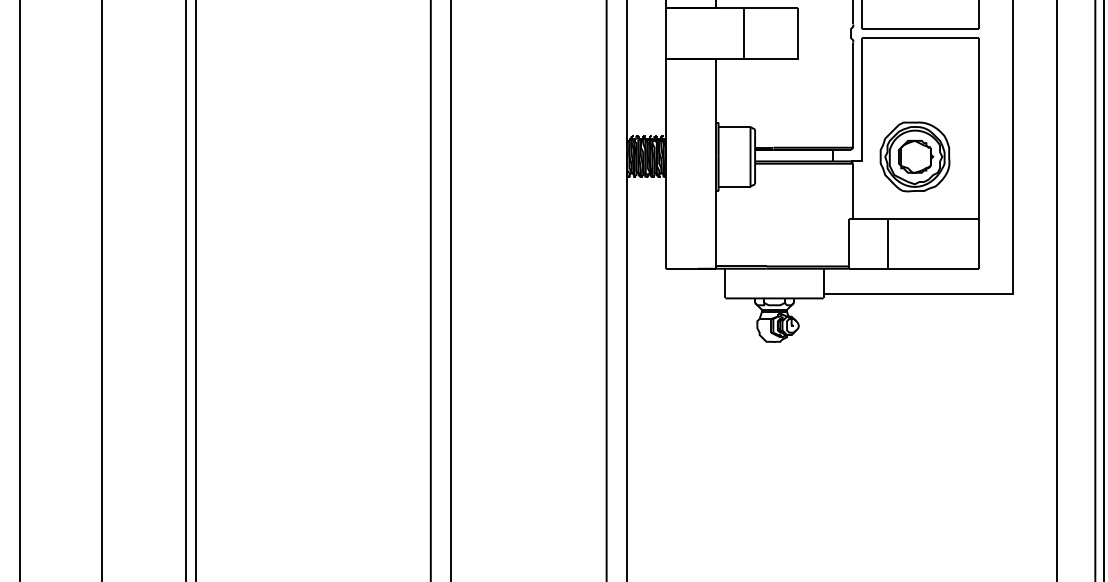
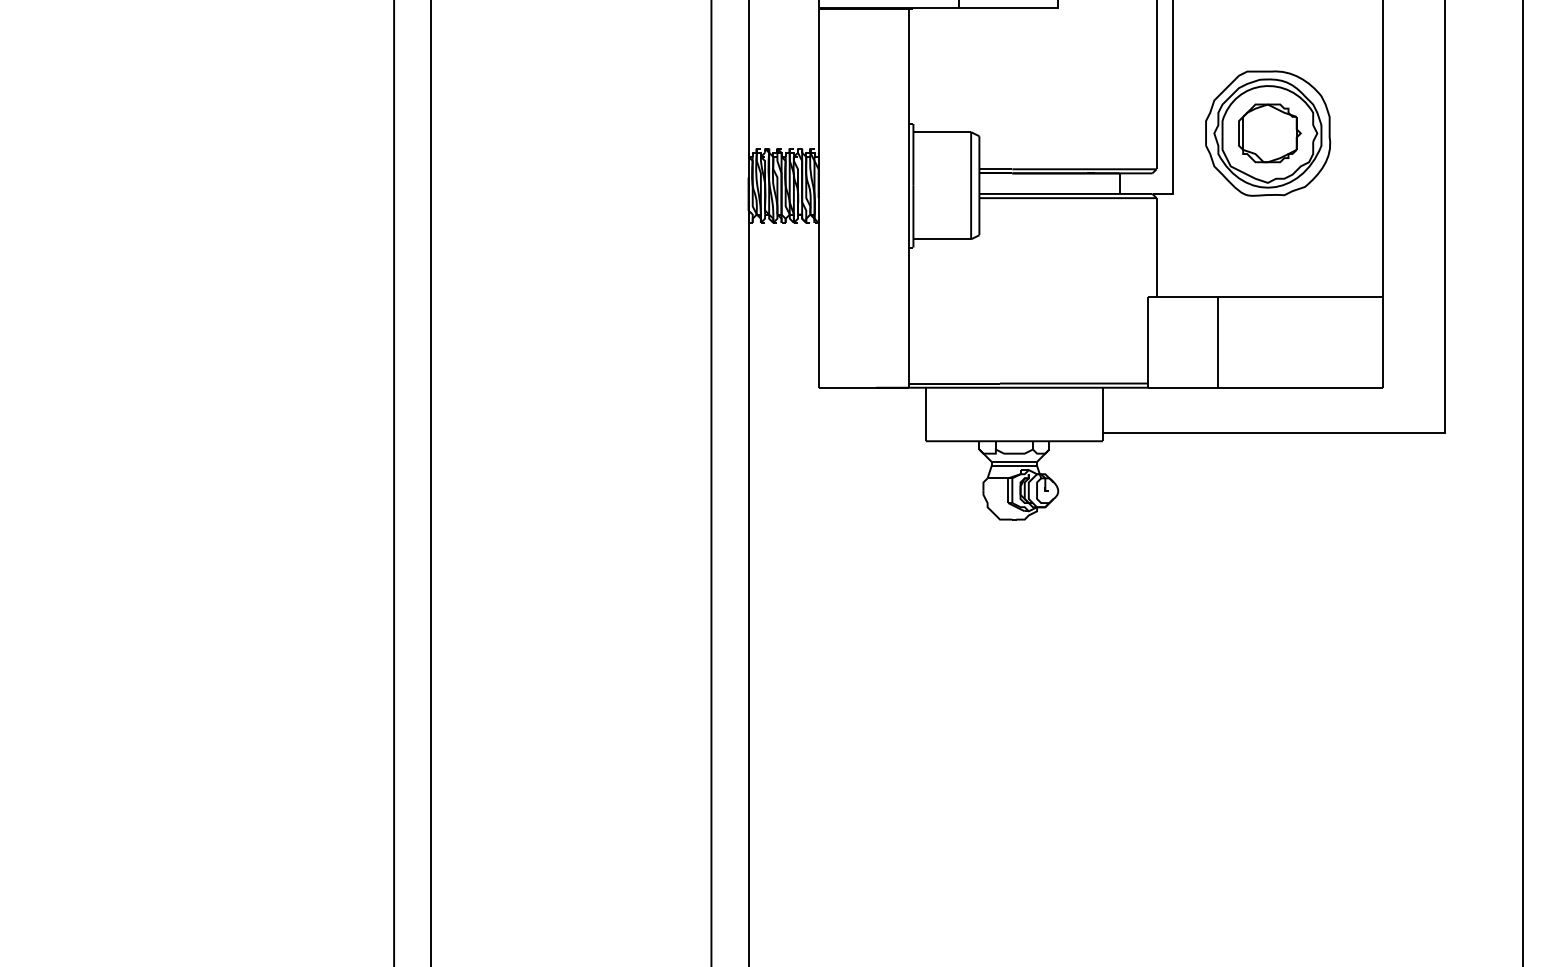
part: (914, 156) -> (1267, 132), moved

